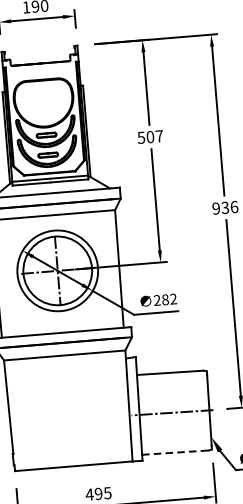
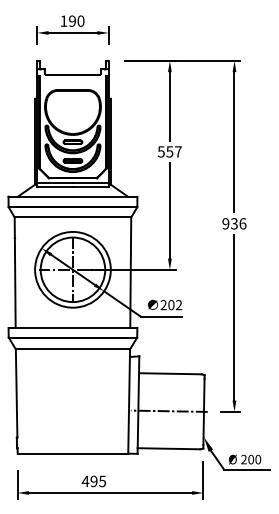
text: (150, 136) -> (169, 151), 507 -> 557
text: (165, 299) -> (171, 304), 282 -> 202
line: (175, 452) -> (169, 448), dashed -> solid

